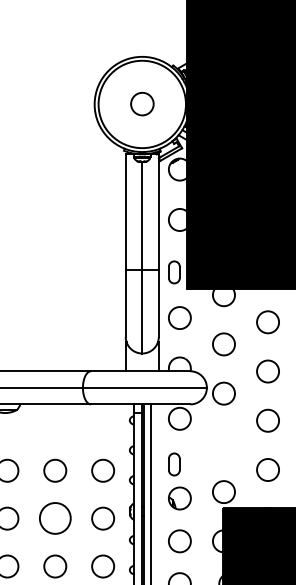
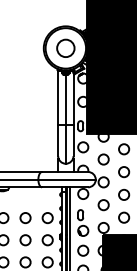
circle: (141, 102) -> (65, 47), size x1.67
circle: (223, 443) -> (103, 205), added
circle: (55, 519) -> (25, 240), size x0.71

